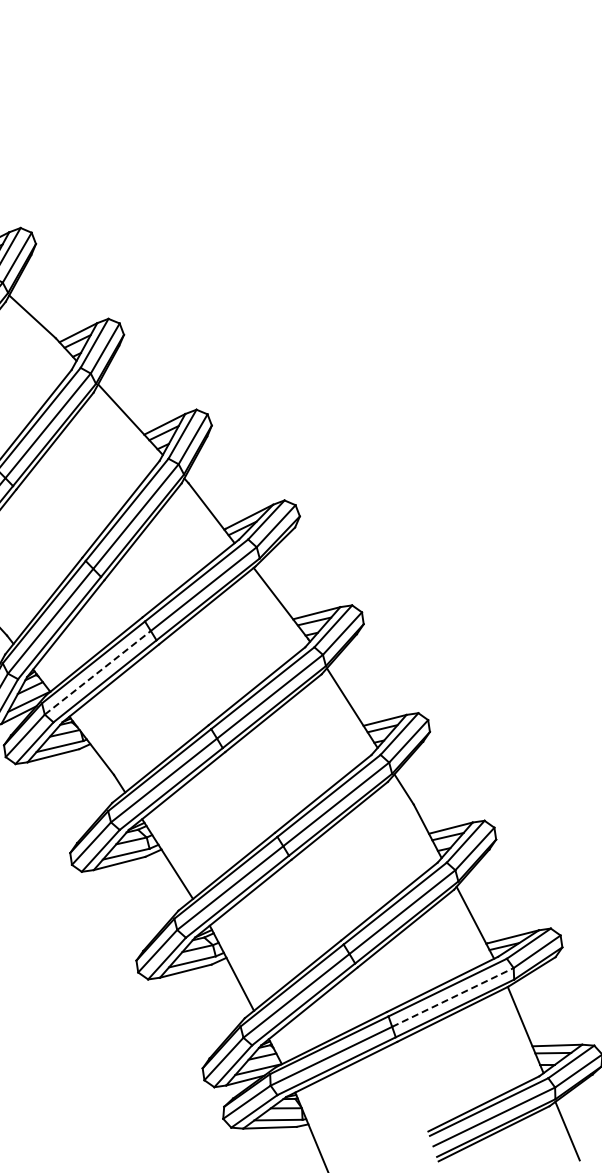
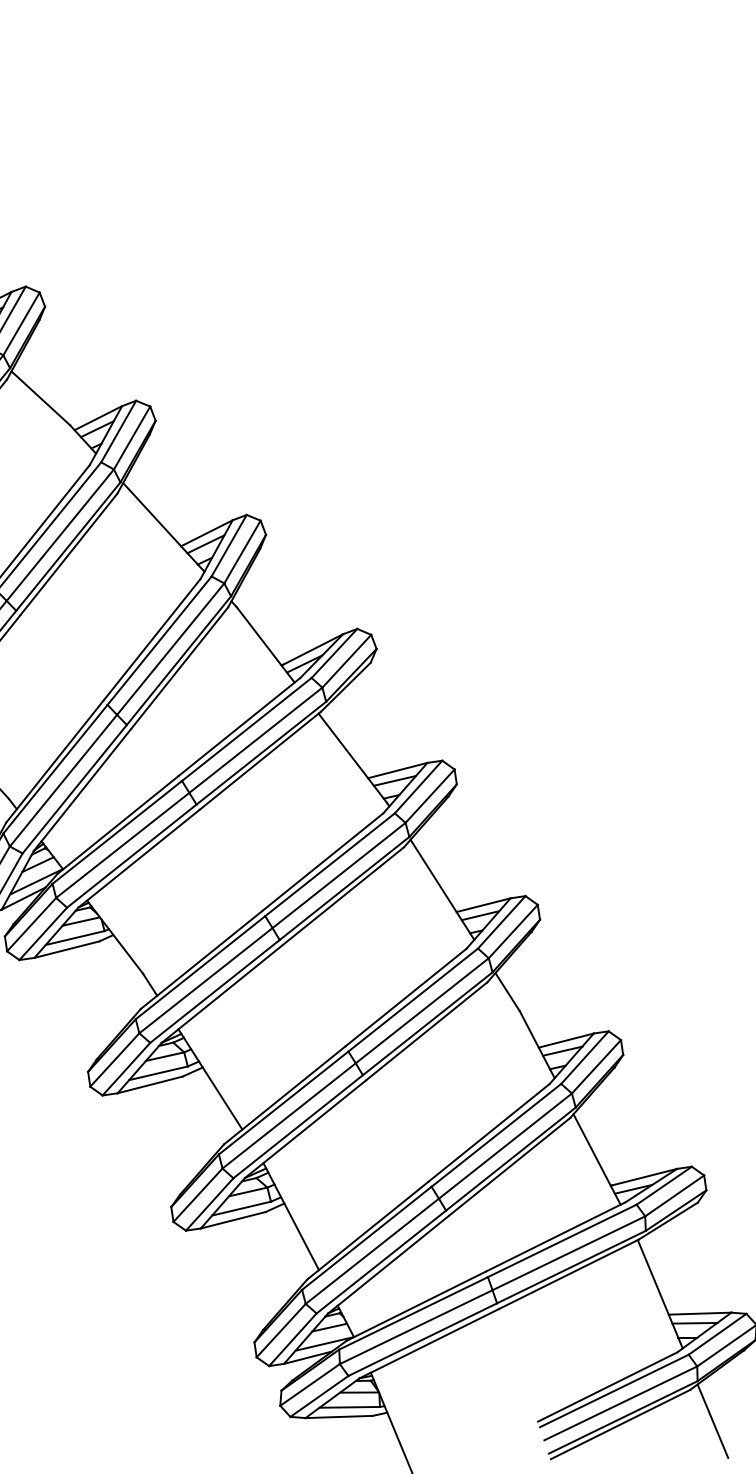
line: (97, 672) -> (122, 845), dashed -> solid
line: (453, 997) -> (569, 1253), dashed -> solid

